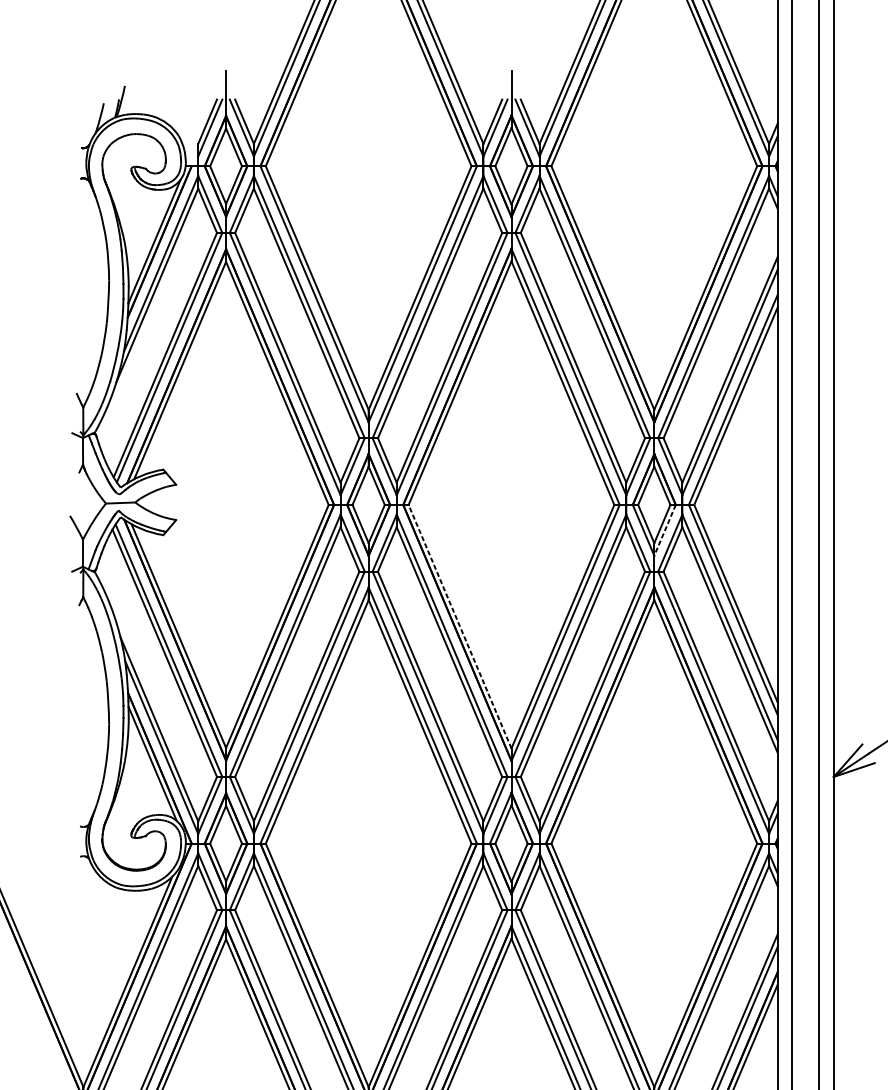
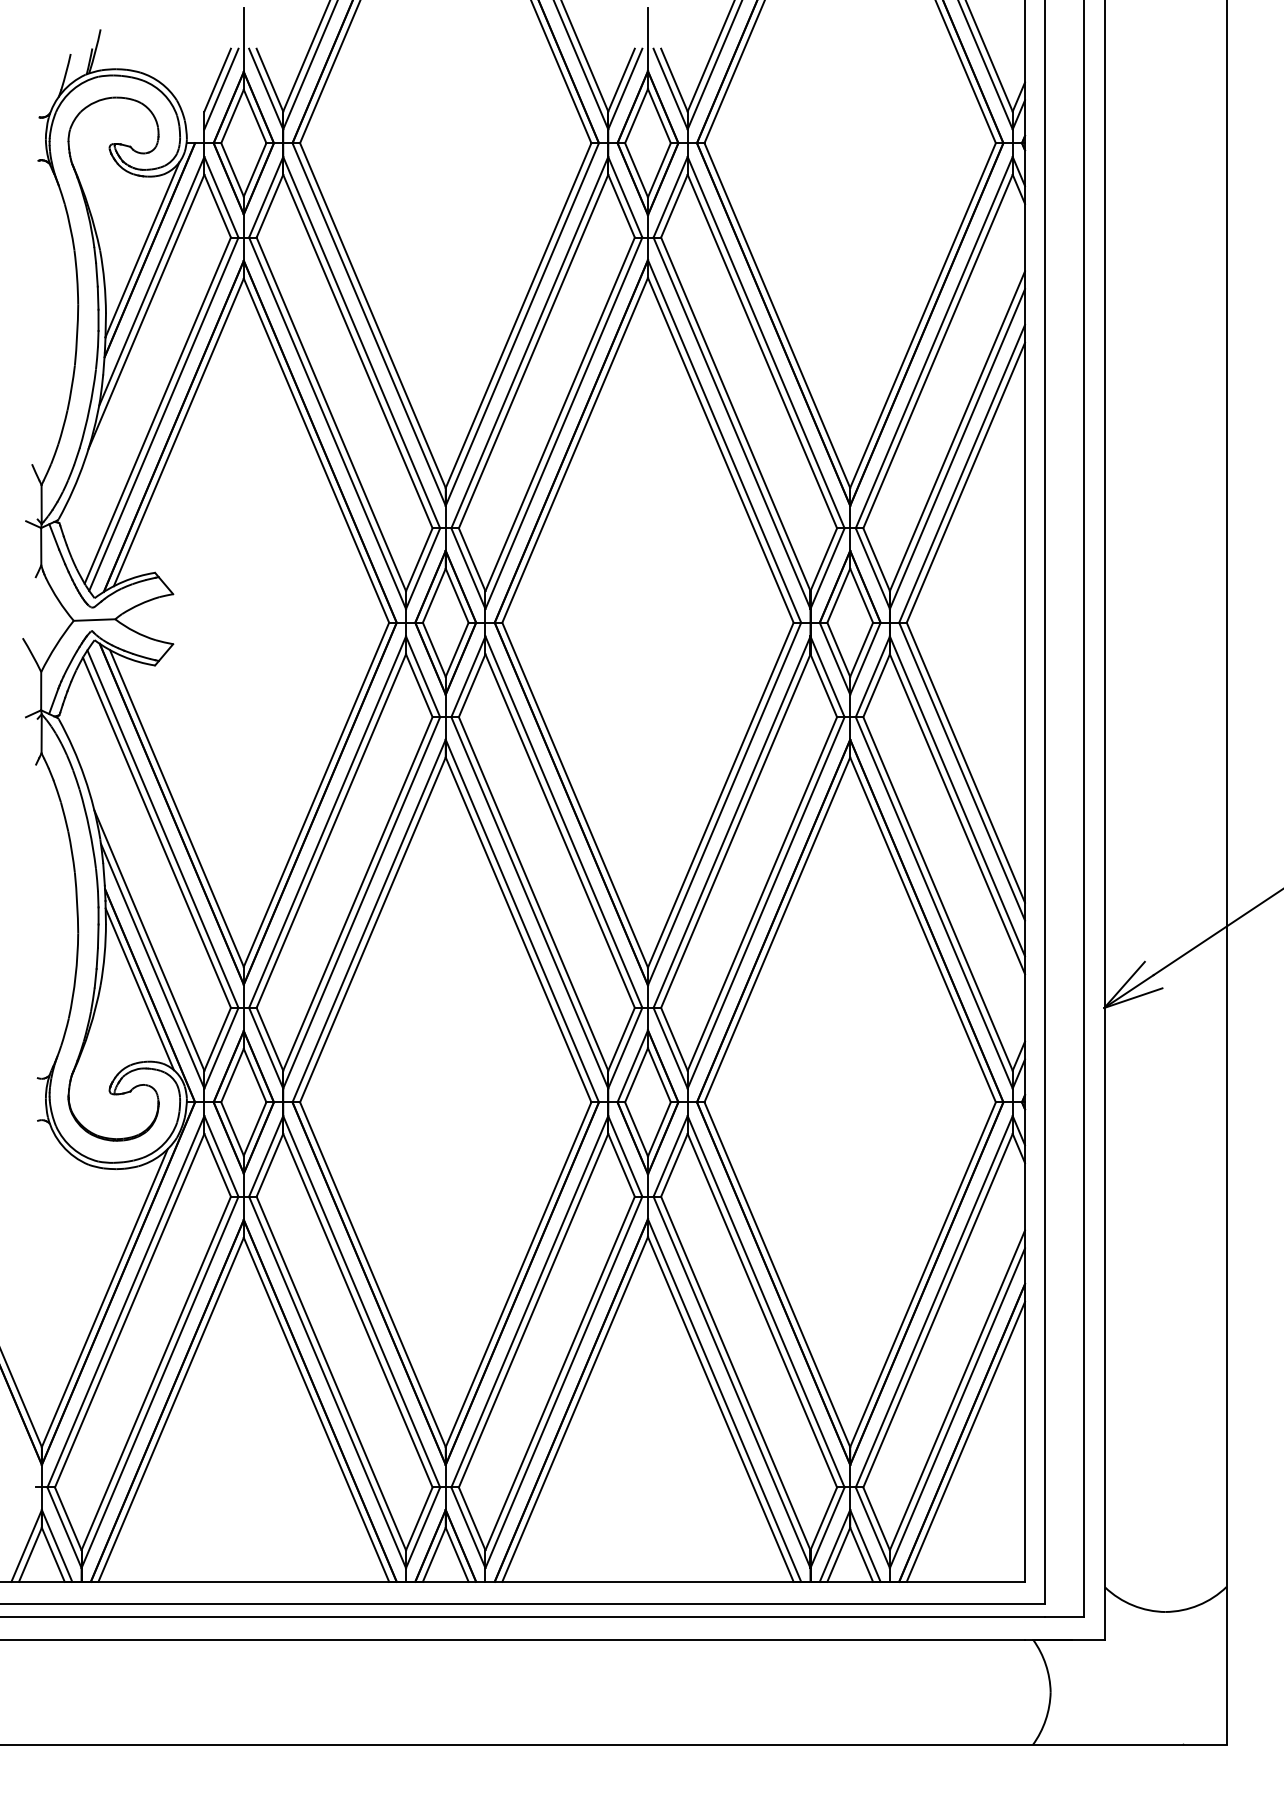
line: (665, 530) -> (865, 659), dashed -> solid
line: (459, 626) -> (574, 794), dashed -> solid

